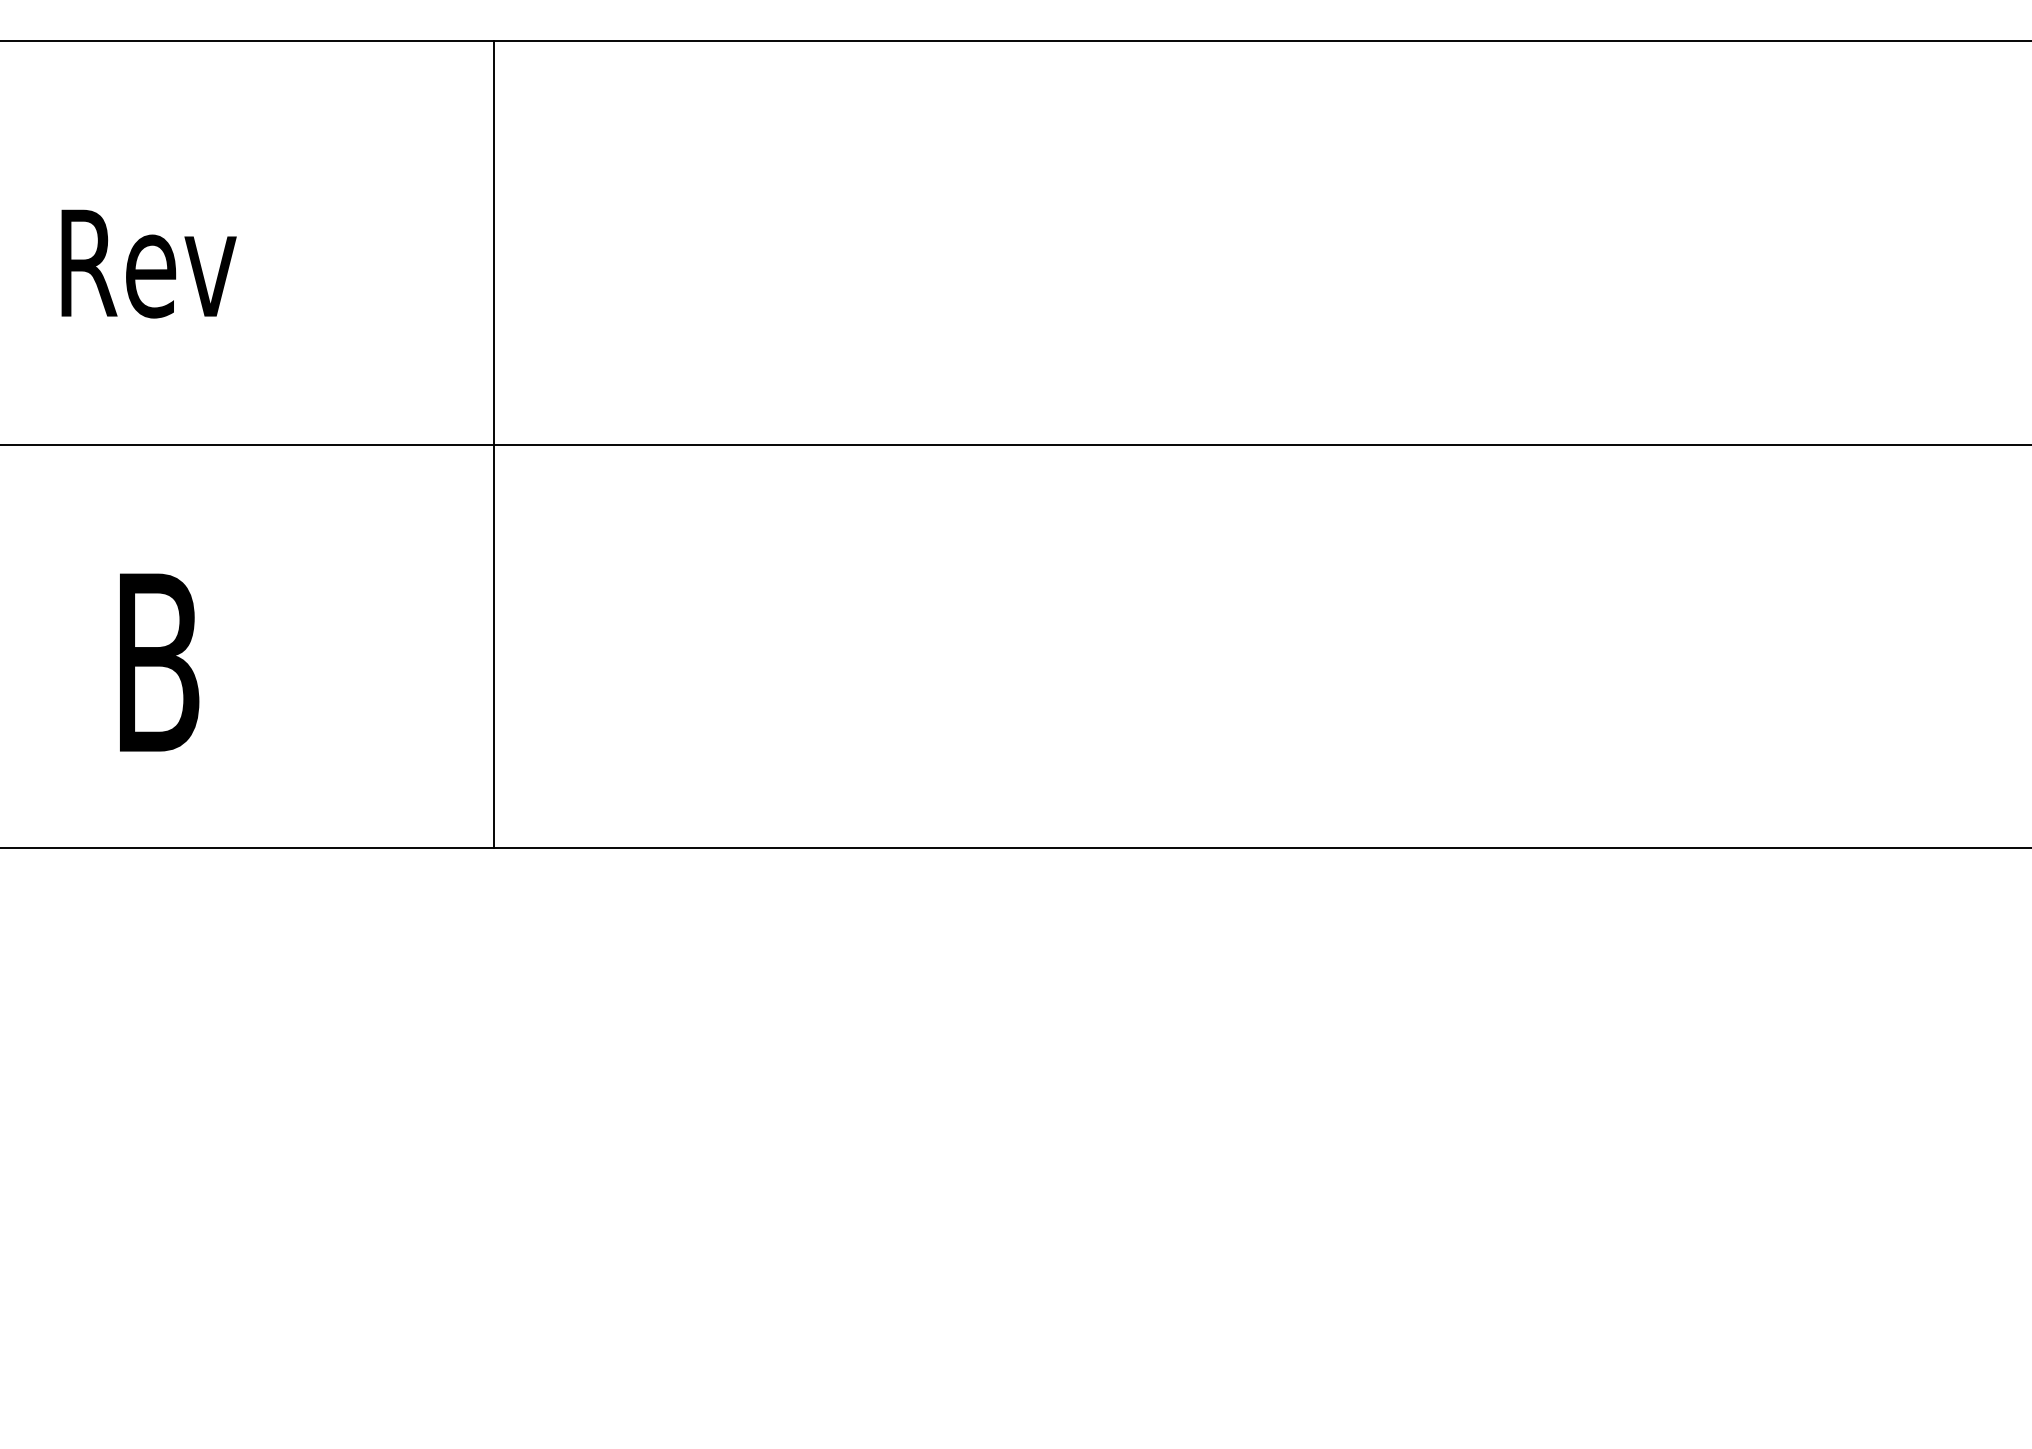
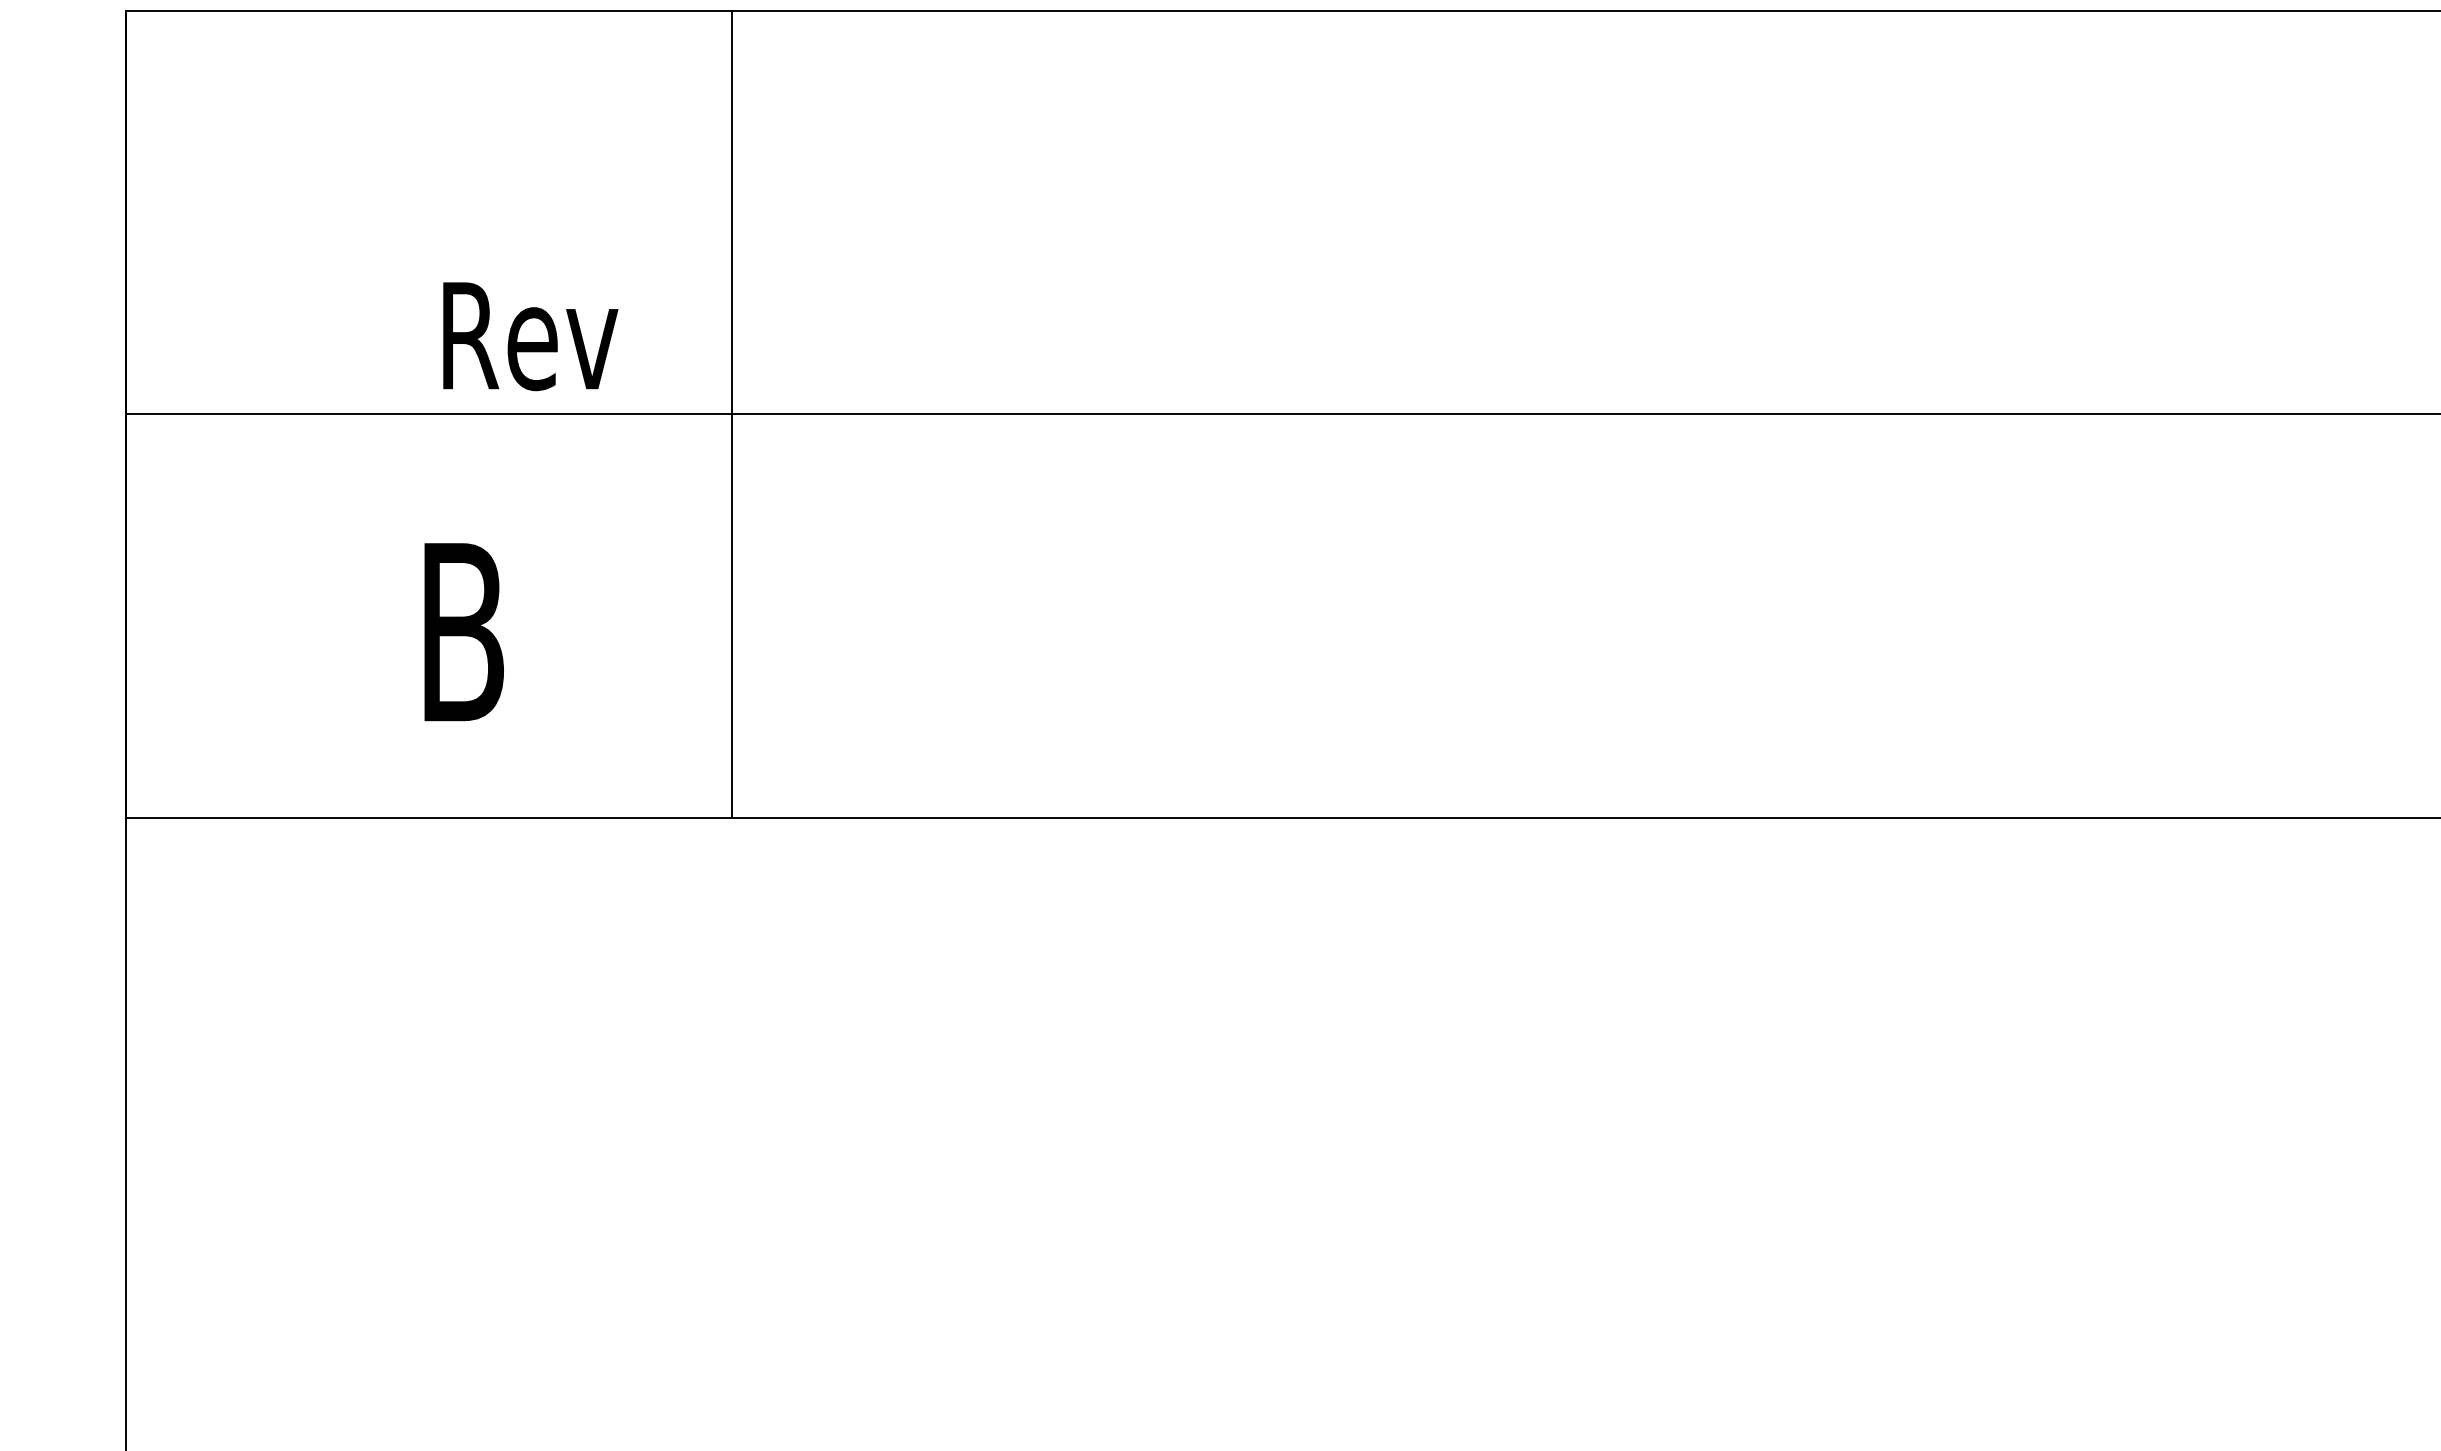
text: (148, 263) -> (530, 336), moved
line: (493, 444) -> (732, 414), moved

